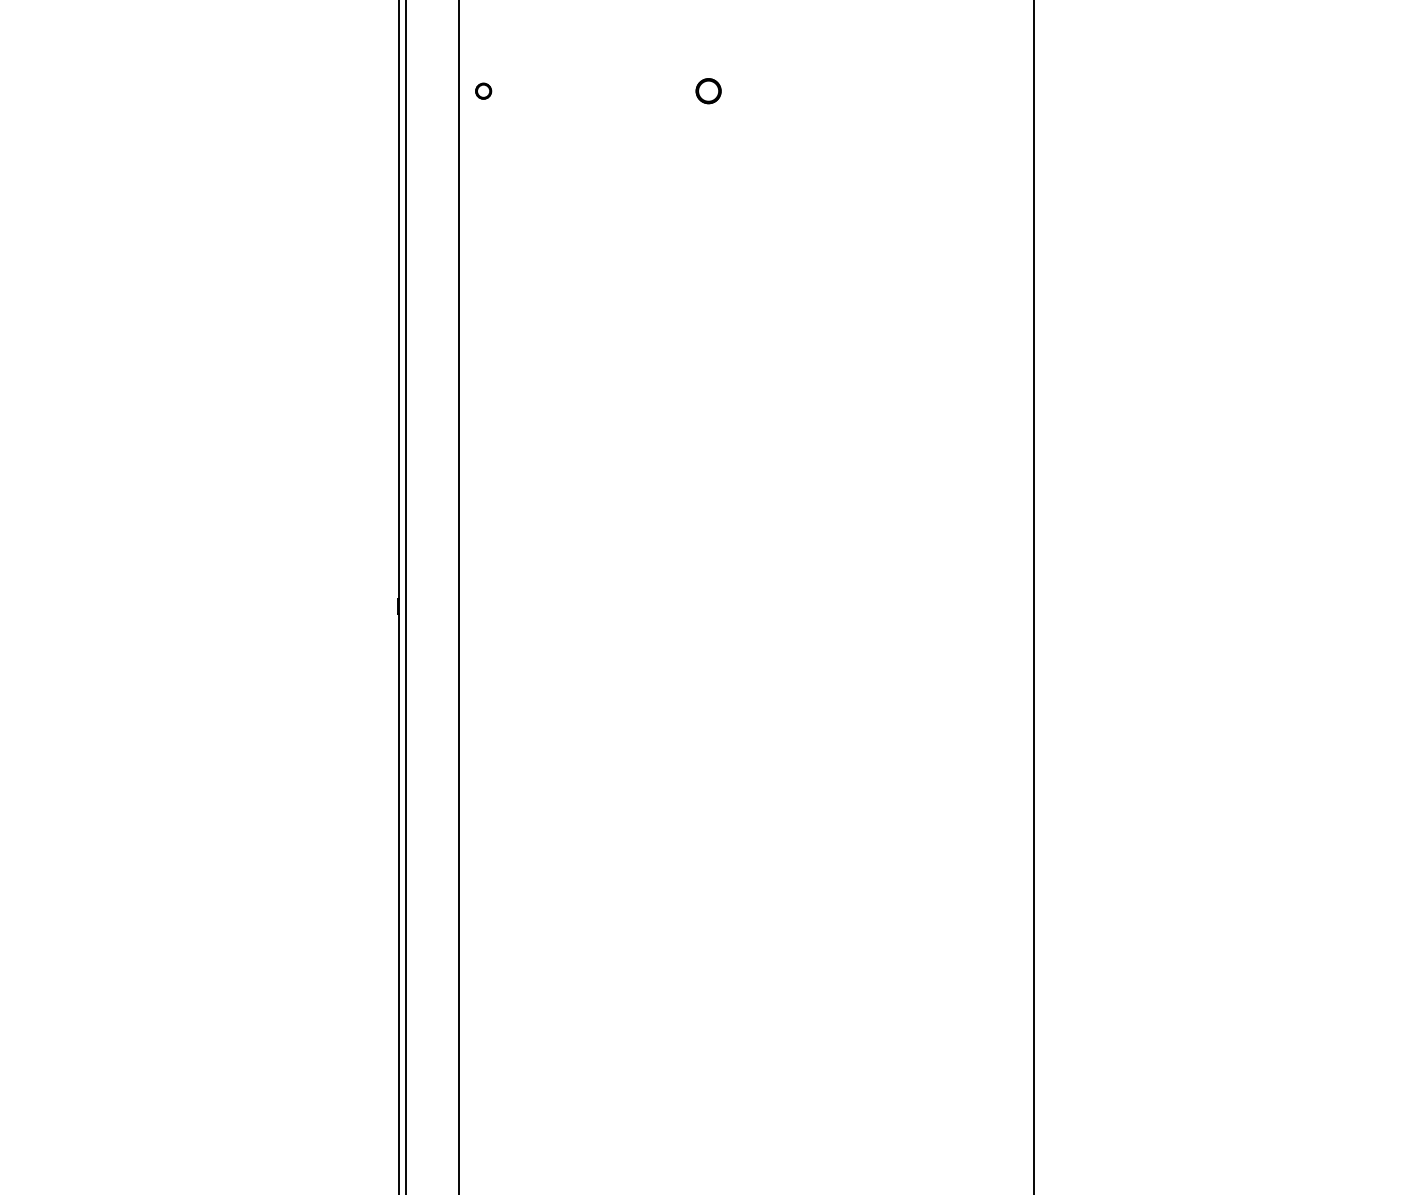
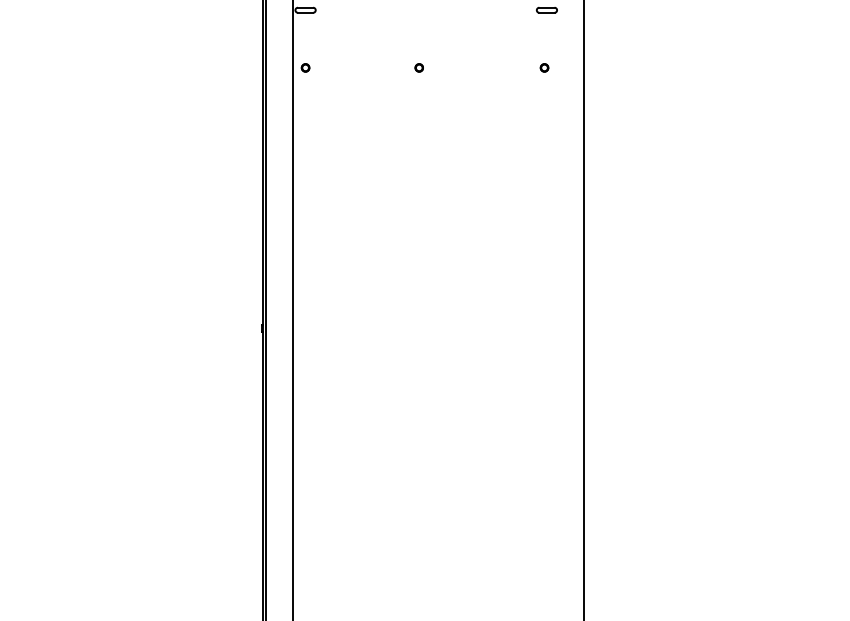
part: (706, 90) -> (418, 67), size x0.62
part: (955, 90) -> (544, 67), added

